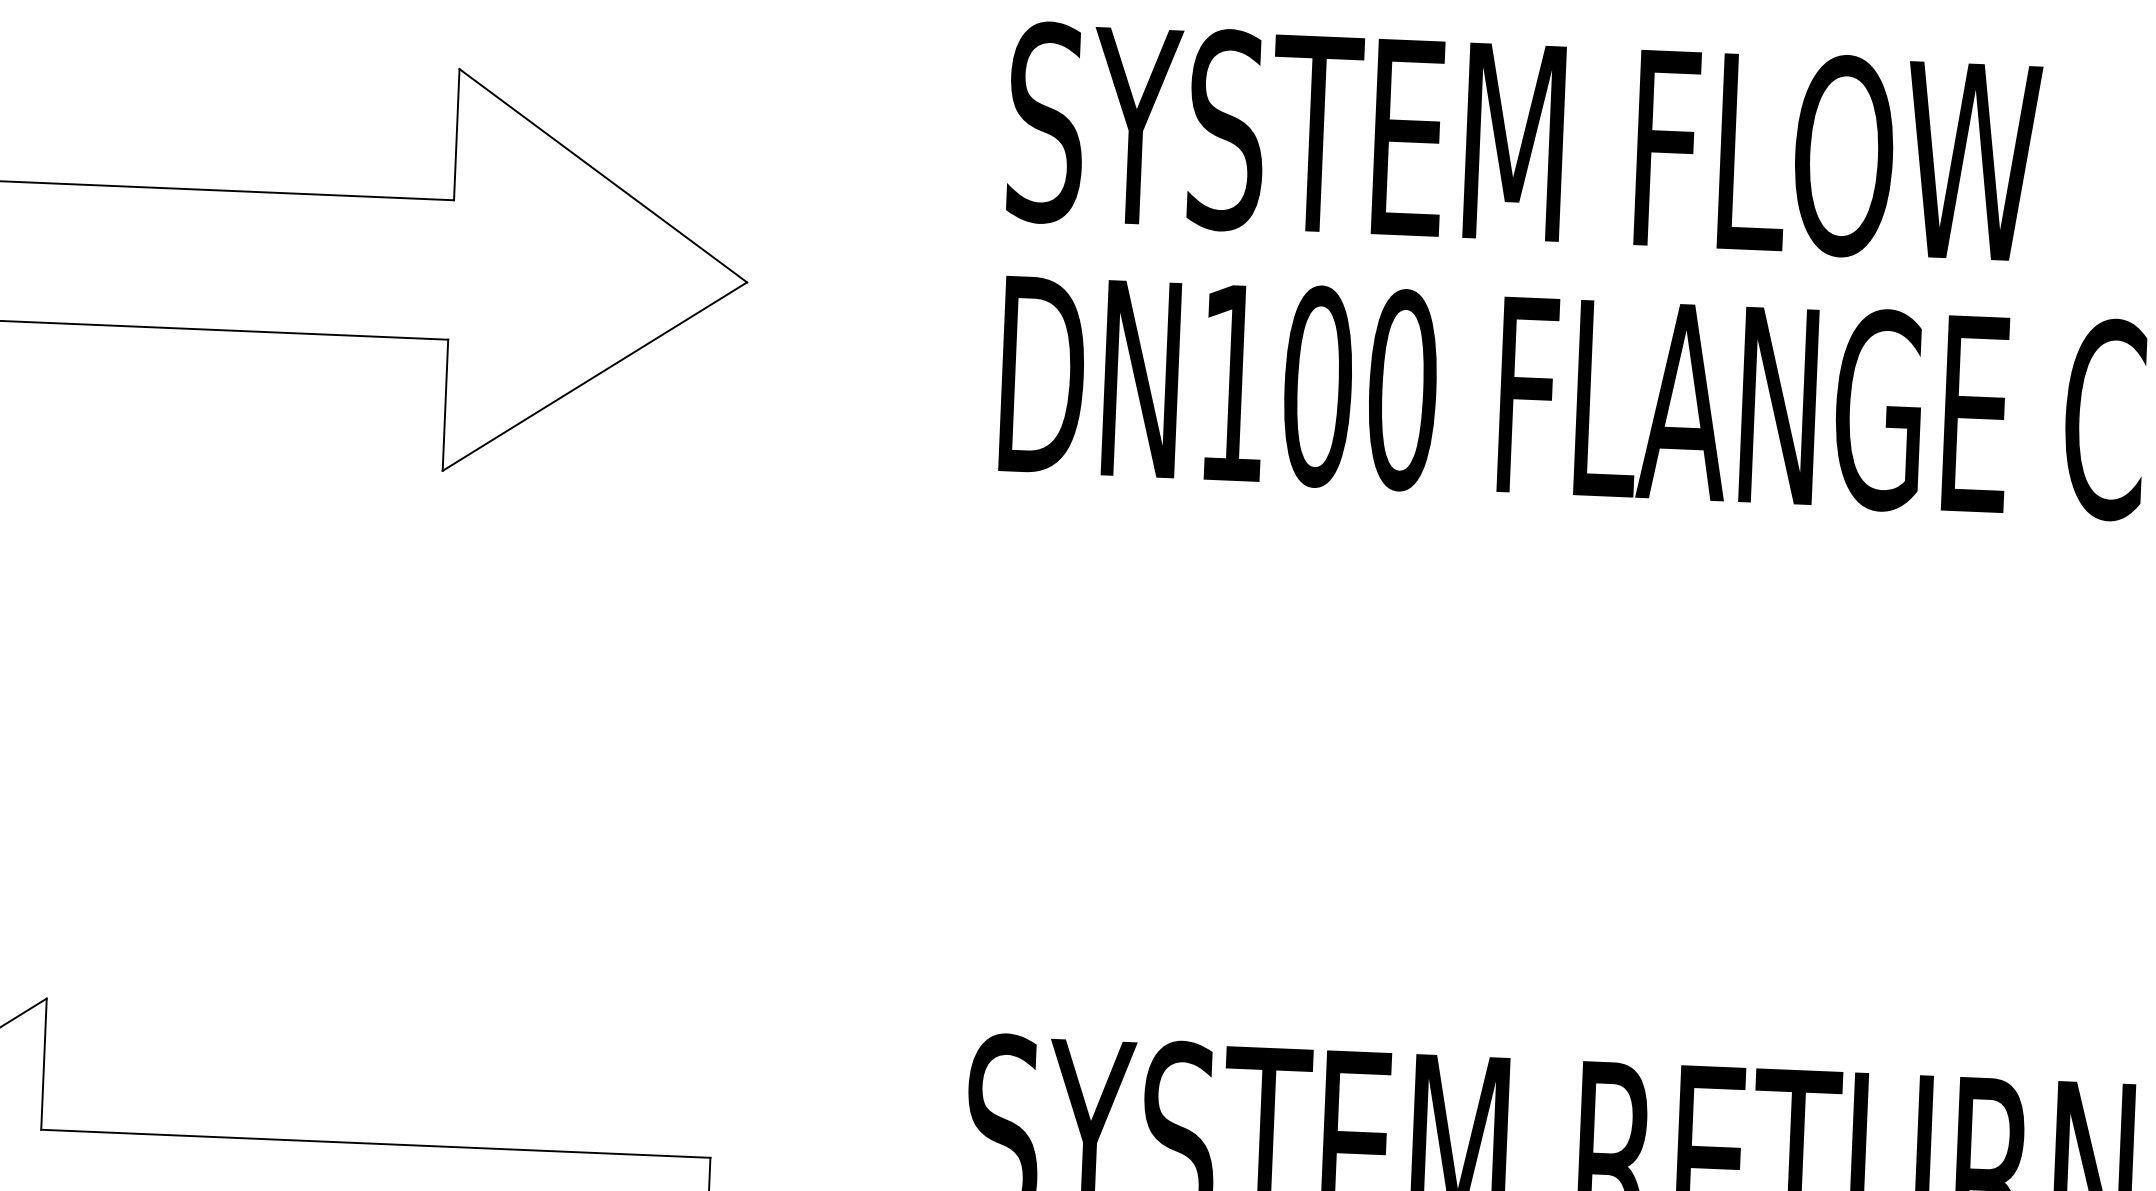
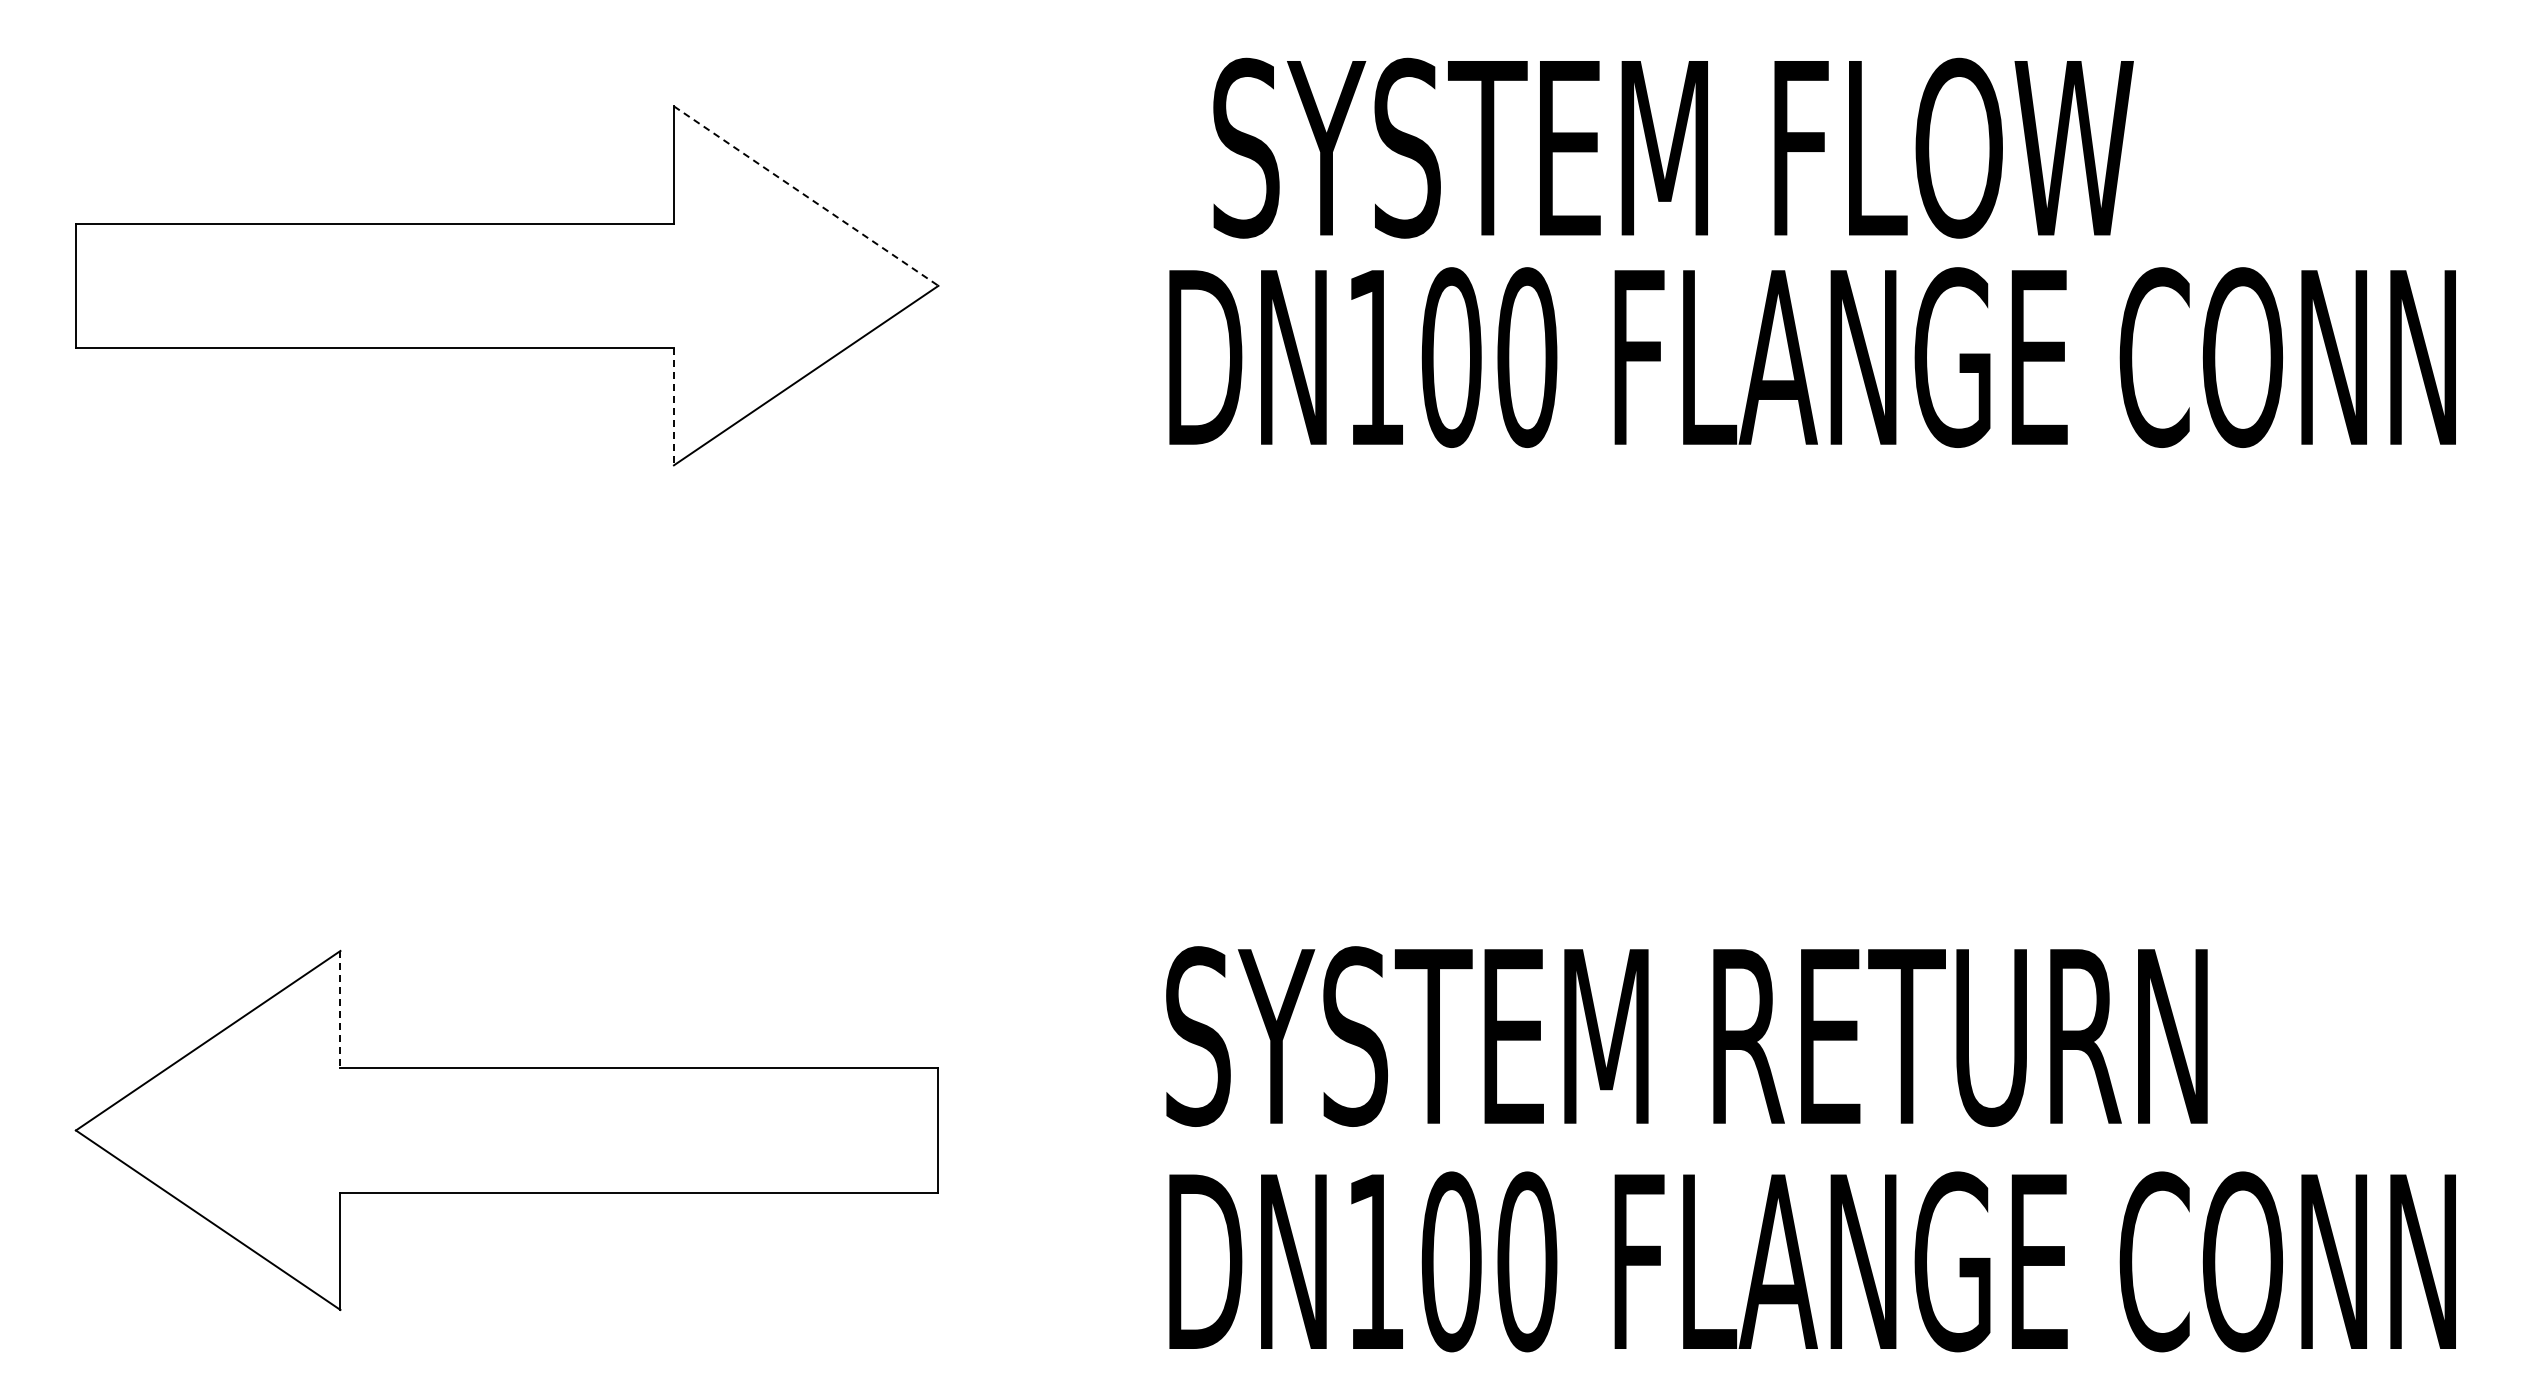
text: (1524, 141) -> (1673, 147), moved
line: (603, 176) -> (806, 196), solid -> dashed
line: (444, 404) -> (673, 406), solid -> dashed
line: (44, 1064) -> (340, 1009), solid -> dashed

